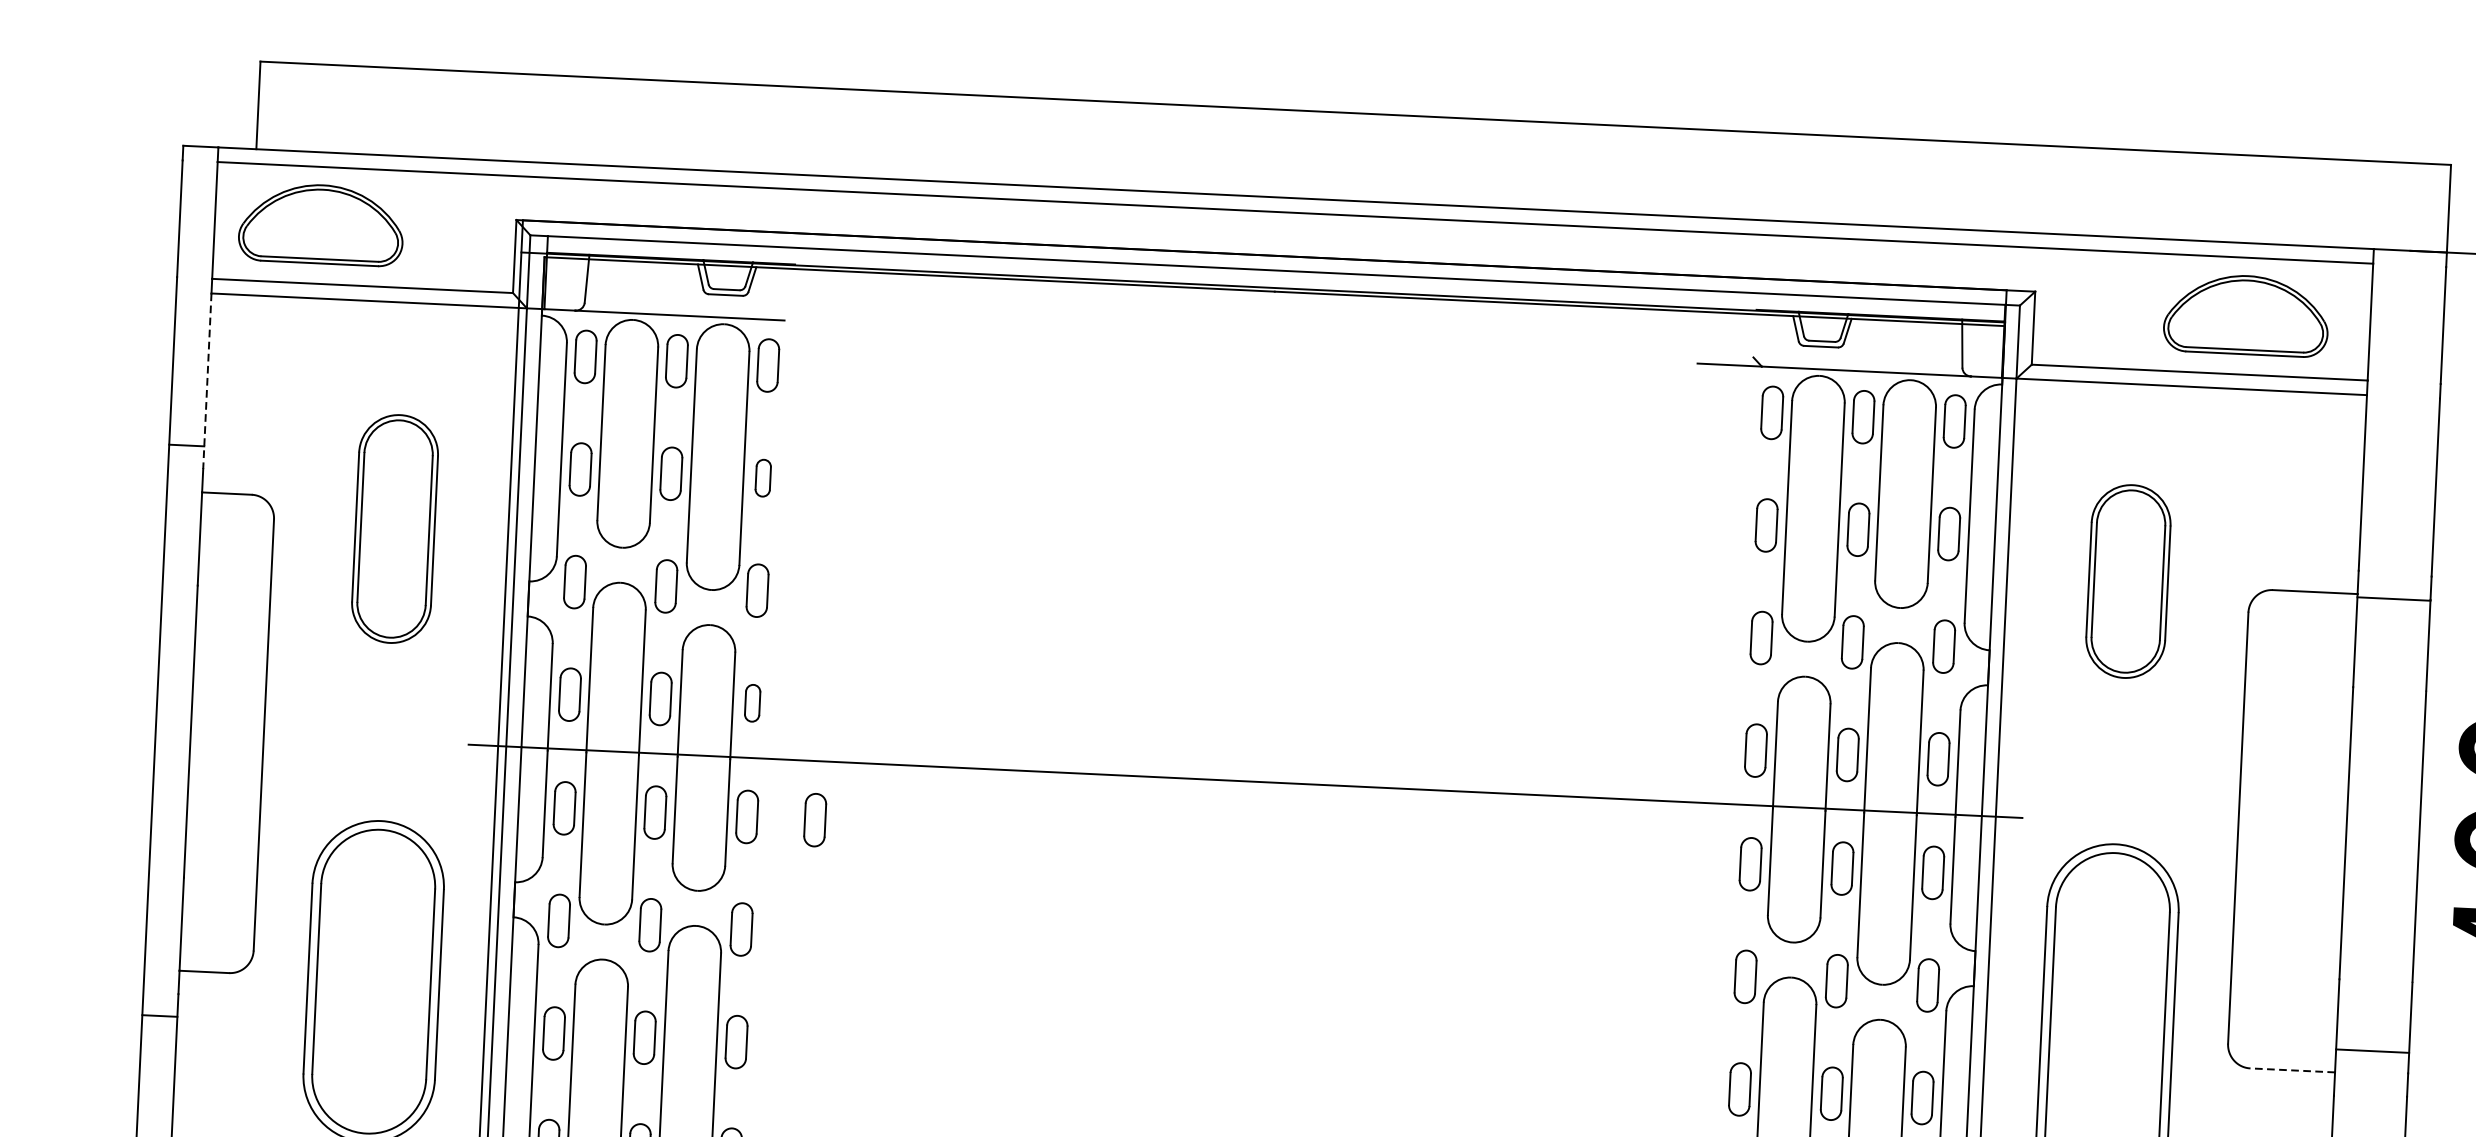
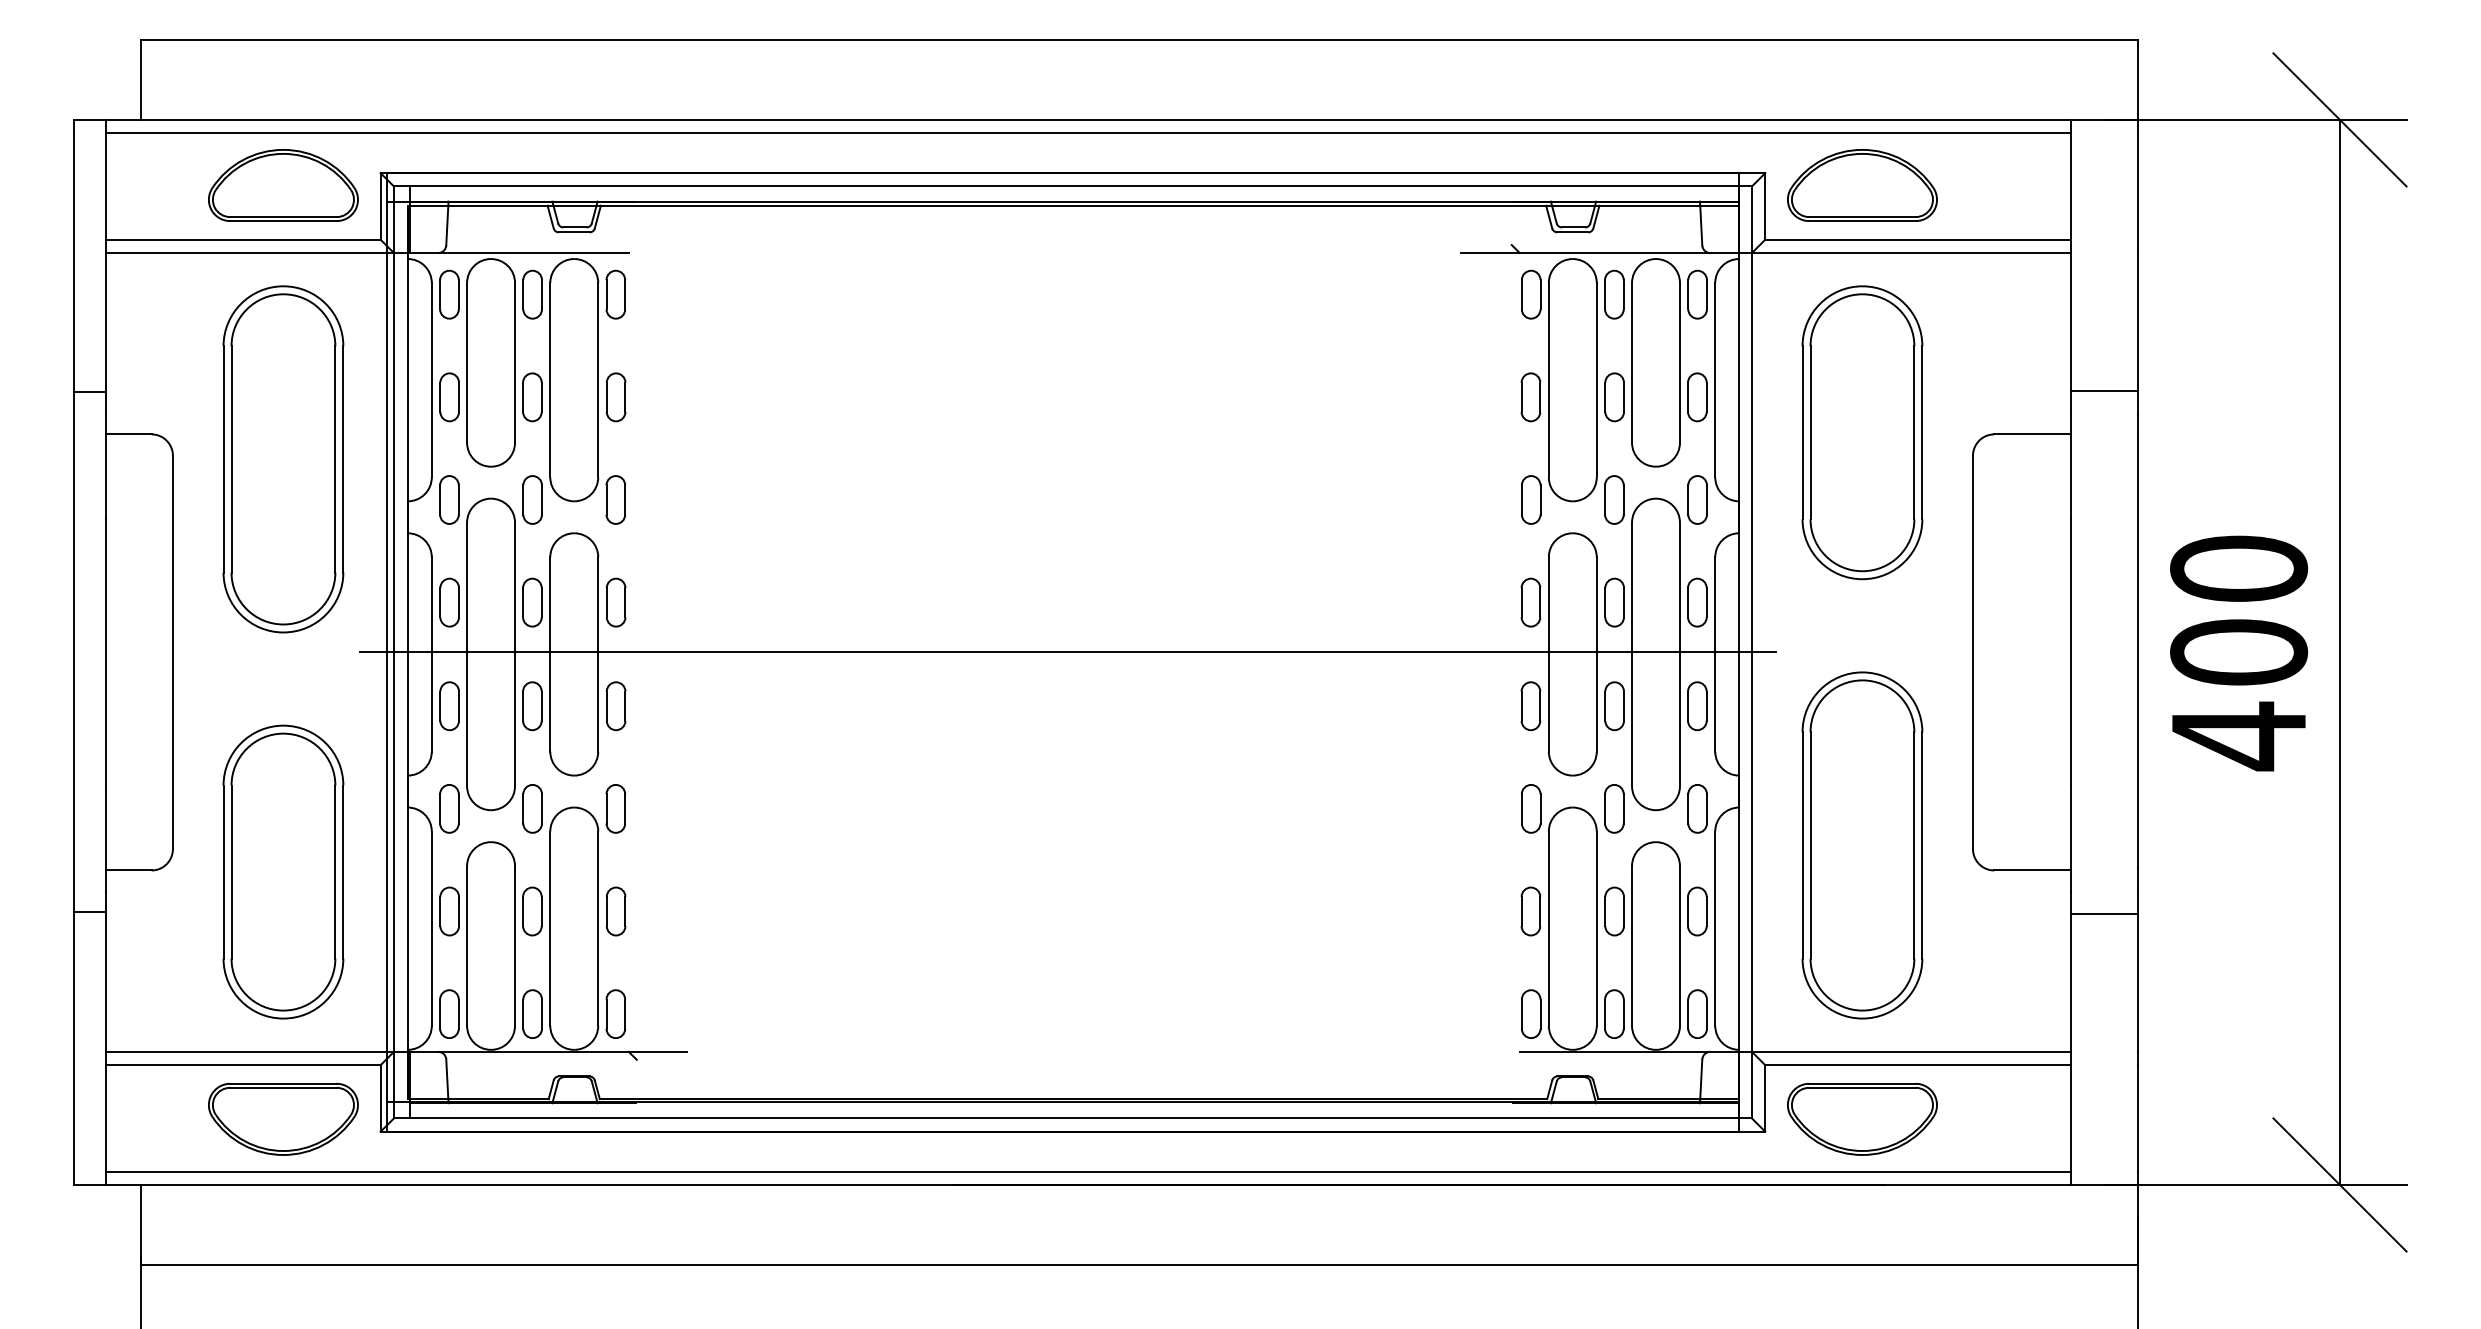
part: (321, 224) -> (283, 185), moved
part: (2246, 315) -> (1862, 185), moved
line: (207, 381) -> (106, 333), dashed -> solid
part: (763, 478) -> (616, 397), size x1.43
part: (395, 529) -> (283, 459), size x1.67
part: (2128, 581) -> (1862, 432), size x1.67
line: (2393, 599) -> (2104, 391), moved
part: (752, 703) -> (616, 602), size x1.43
part: (815, 820) -> (678, 706), removed
line: (2372, 1051) -> (2104, 913), moved
line: (2292, 1070) -> (2032, 870), dashed -> solid

